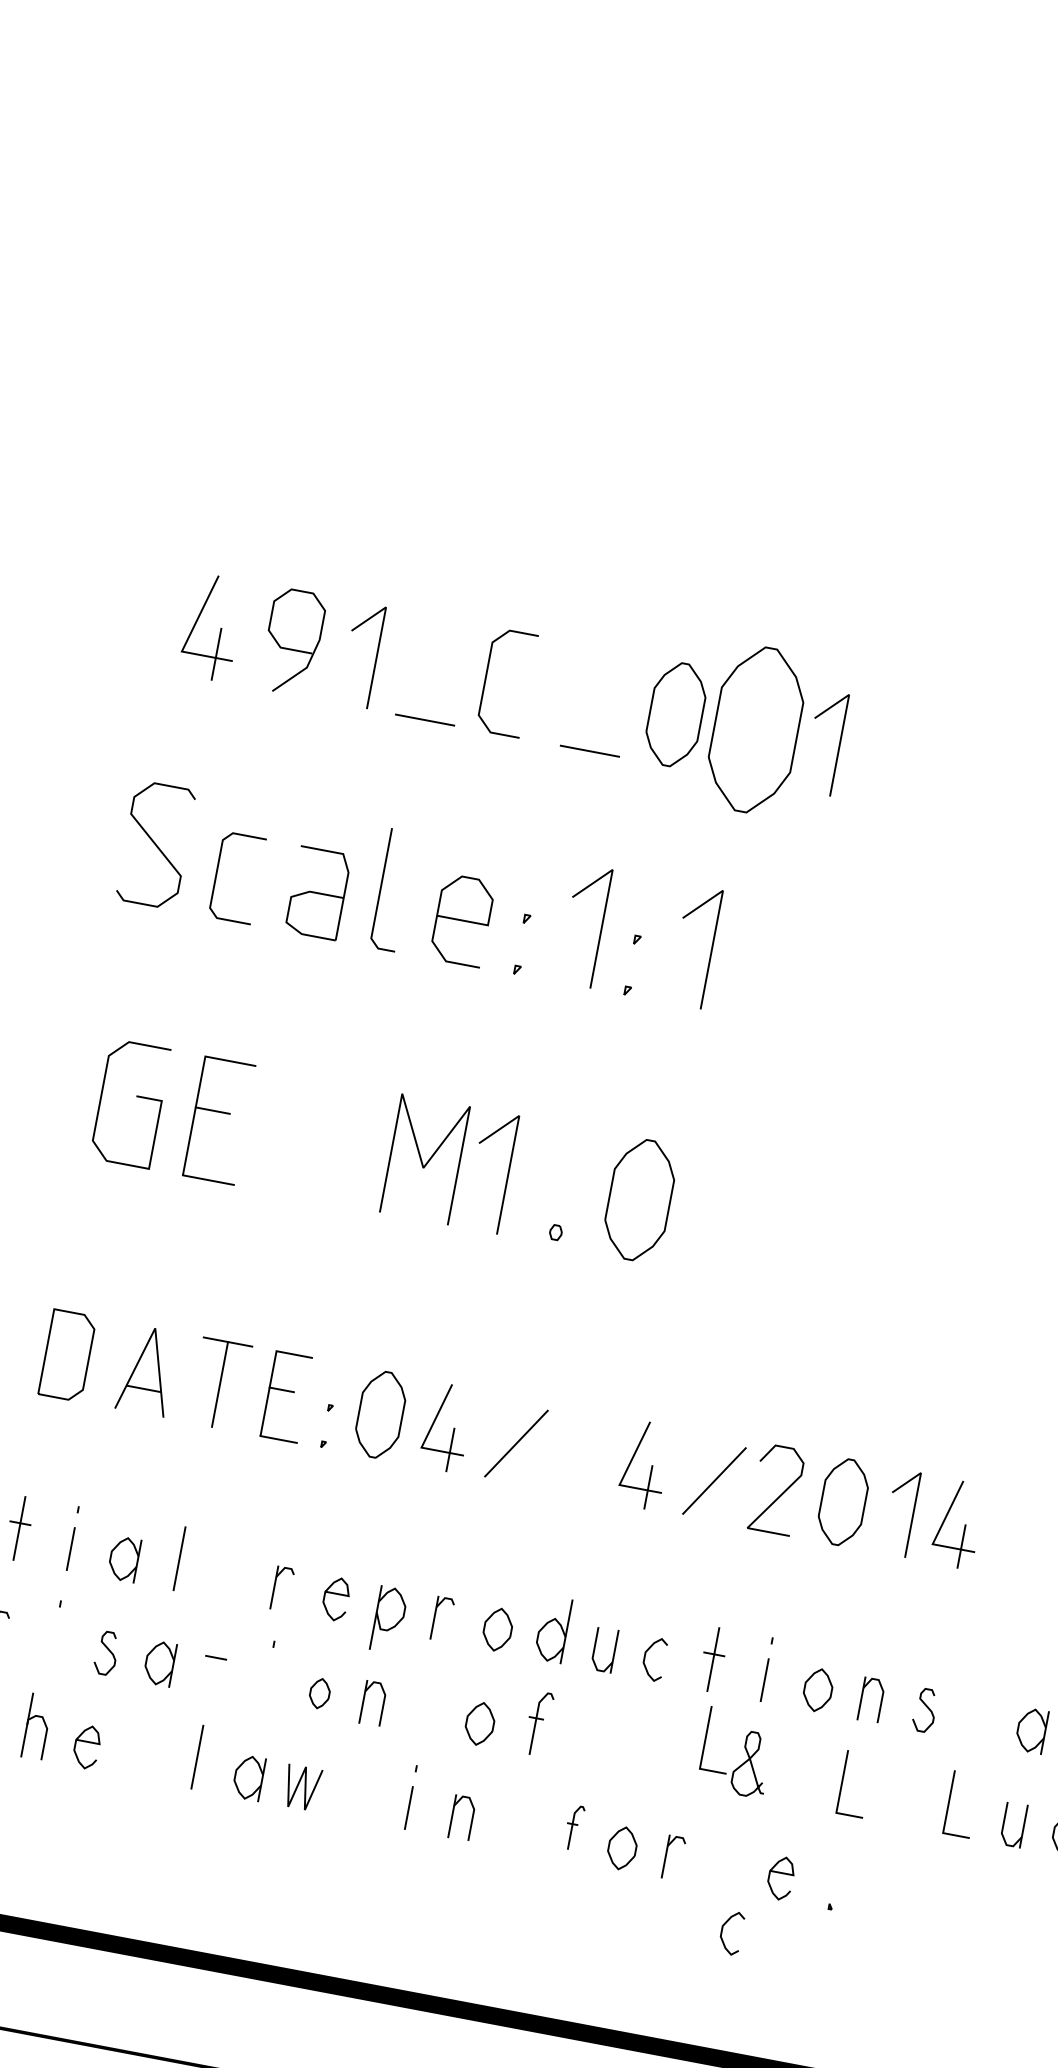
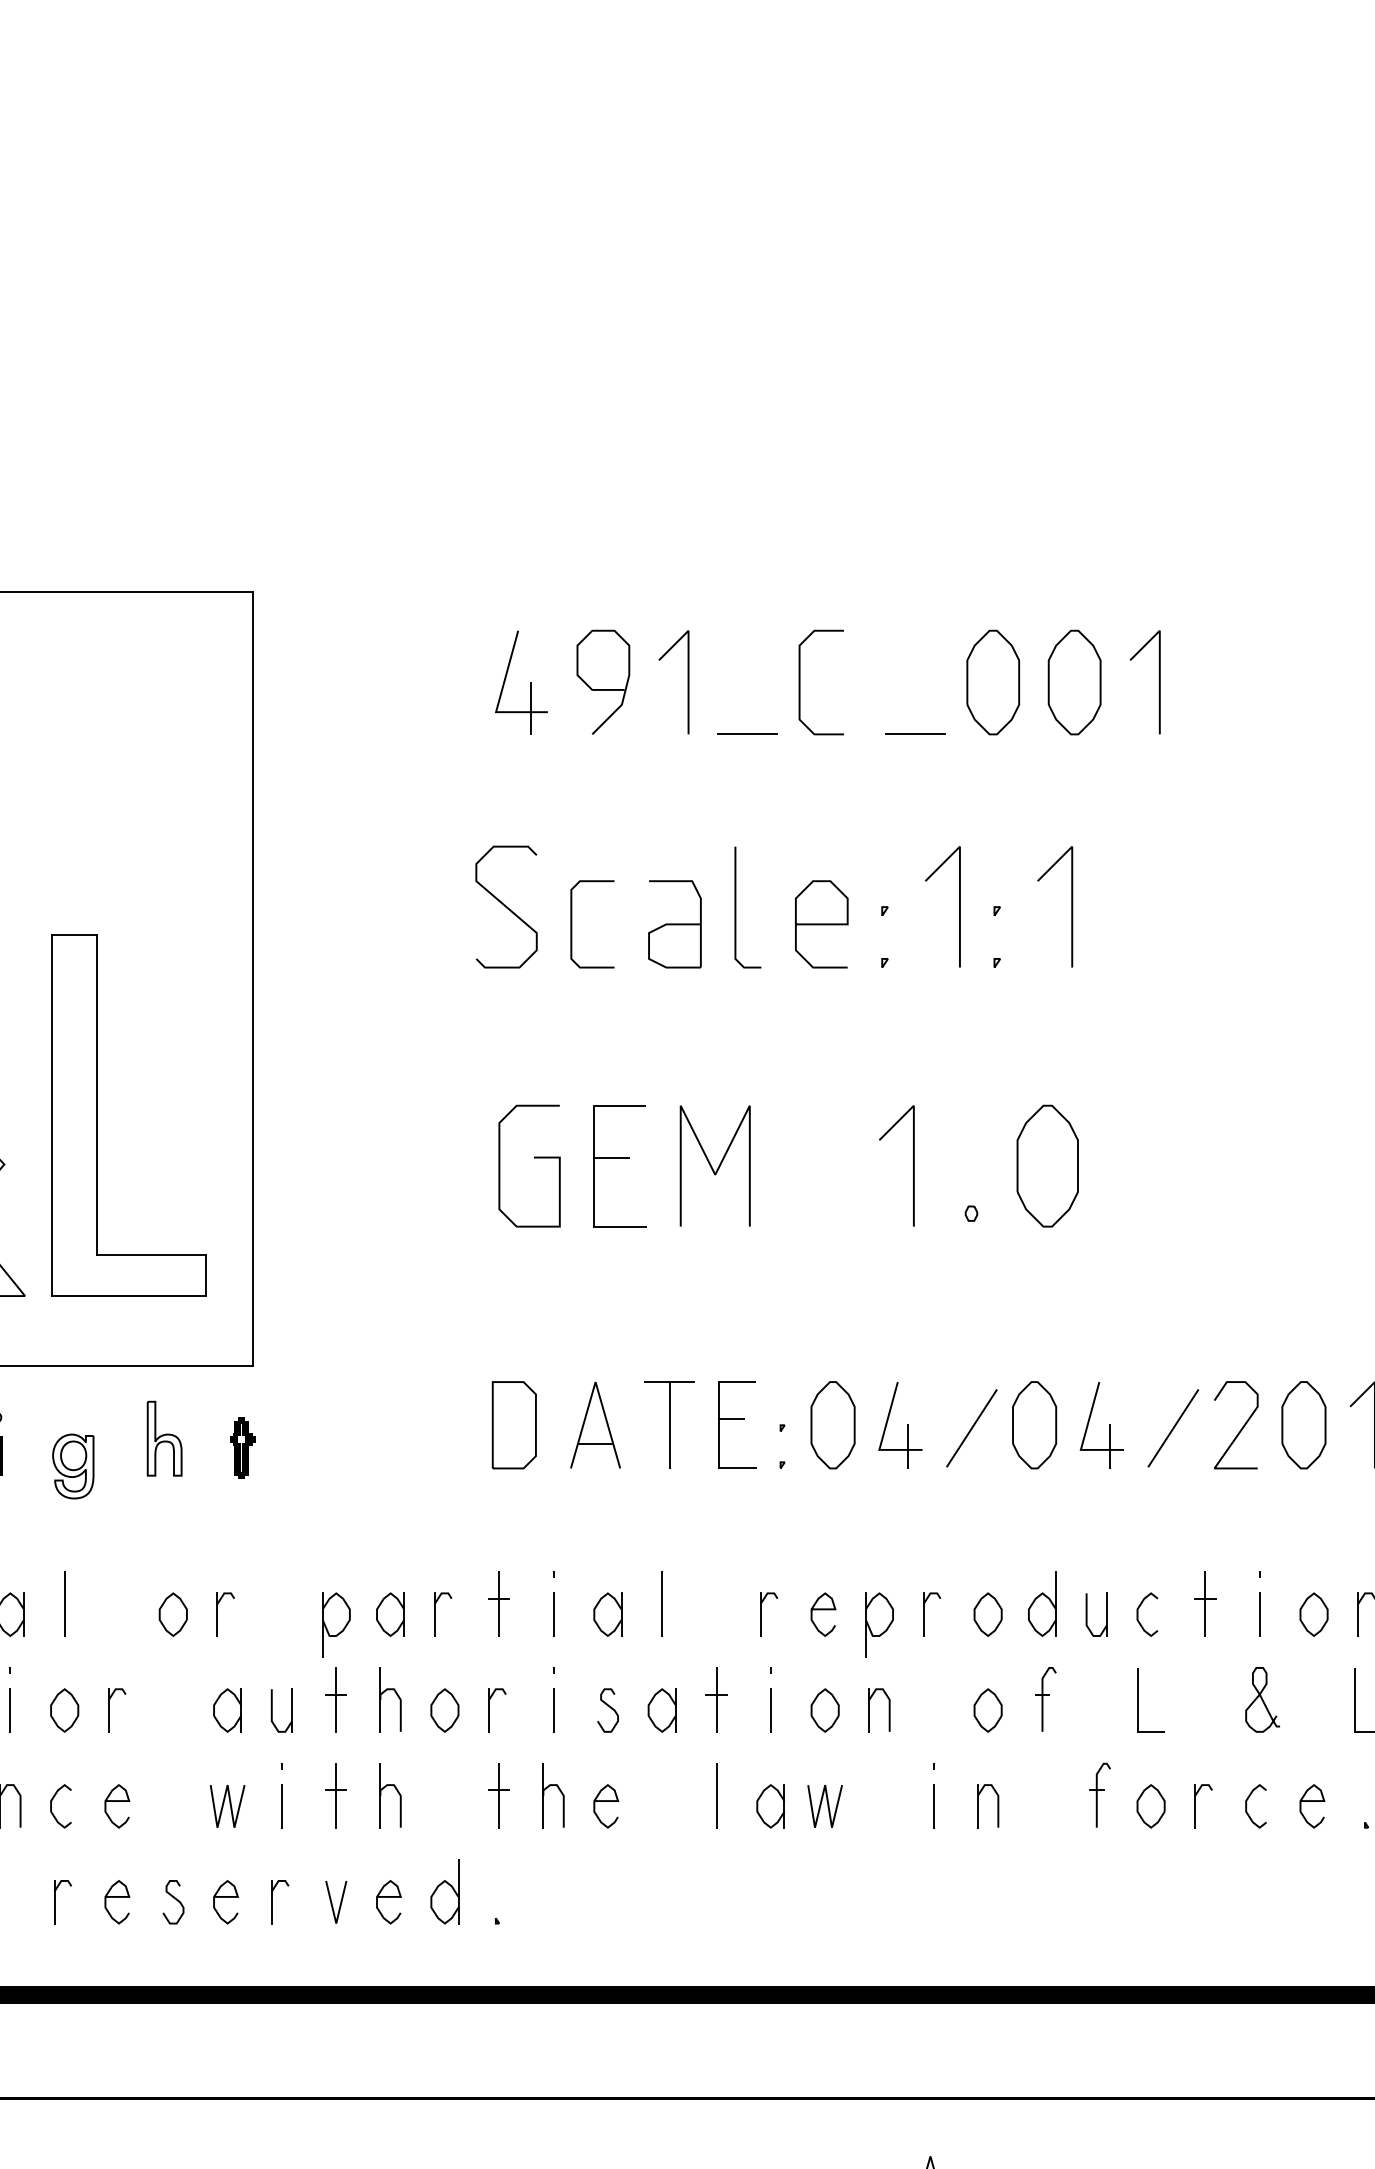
part: (755, 729) -> (1074, 682), size x0.62
line: (422, 1159) -> (712, 1166), moved
part: (578, 1452) -> (1034, 1425), added
line: (52, 1643) -> (553, 1710), added
line: (215, 1662) -> (716, 1699), added
line: (266, 1683) -> (770, 1710), added
part: (319, 1693) -> (824, 1710), size x1.43
line: (706, 1738) -> (1138, 1700), moved
part: (573, 1827) -> (1099, 1794), size x1.43
curve: (723, 1931) -> (1247, 1806), moved

